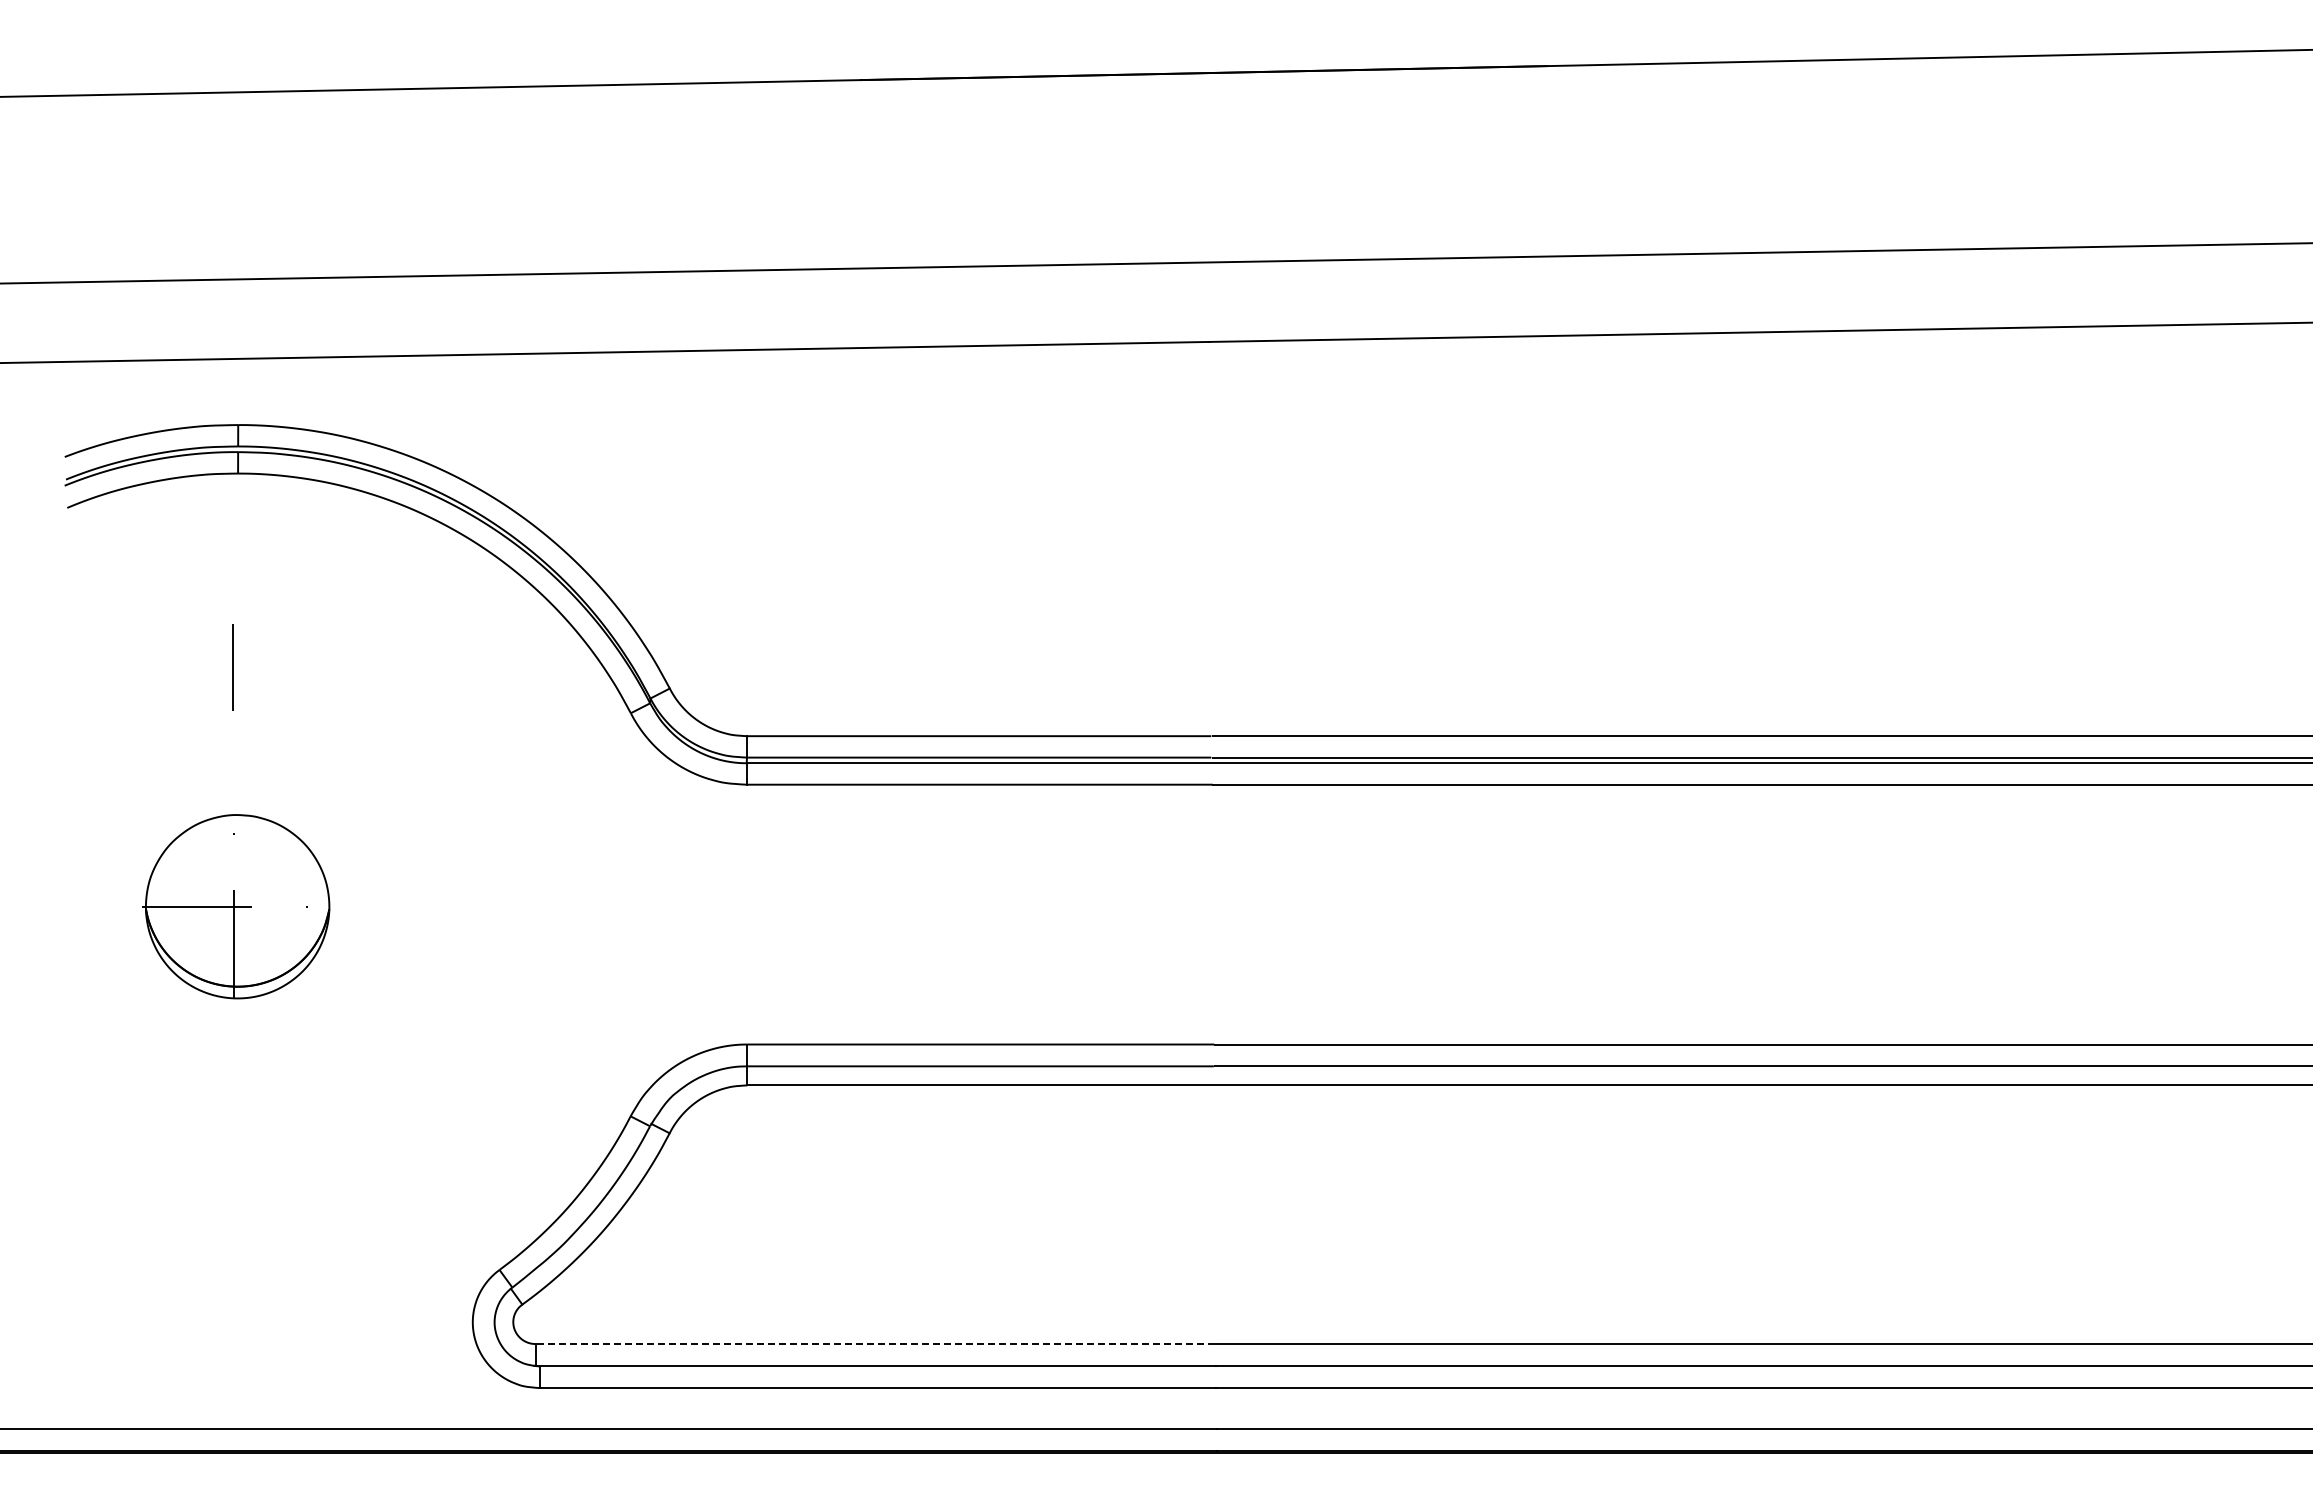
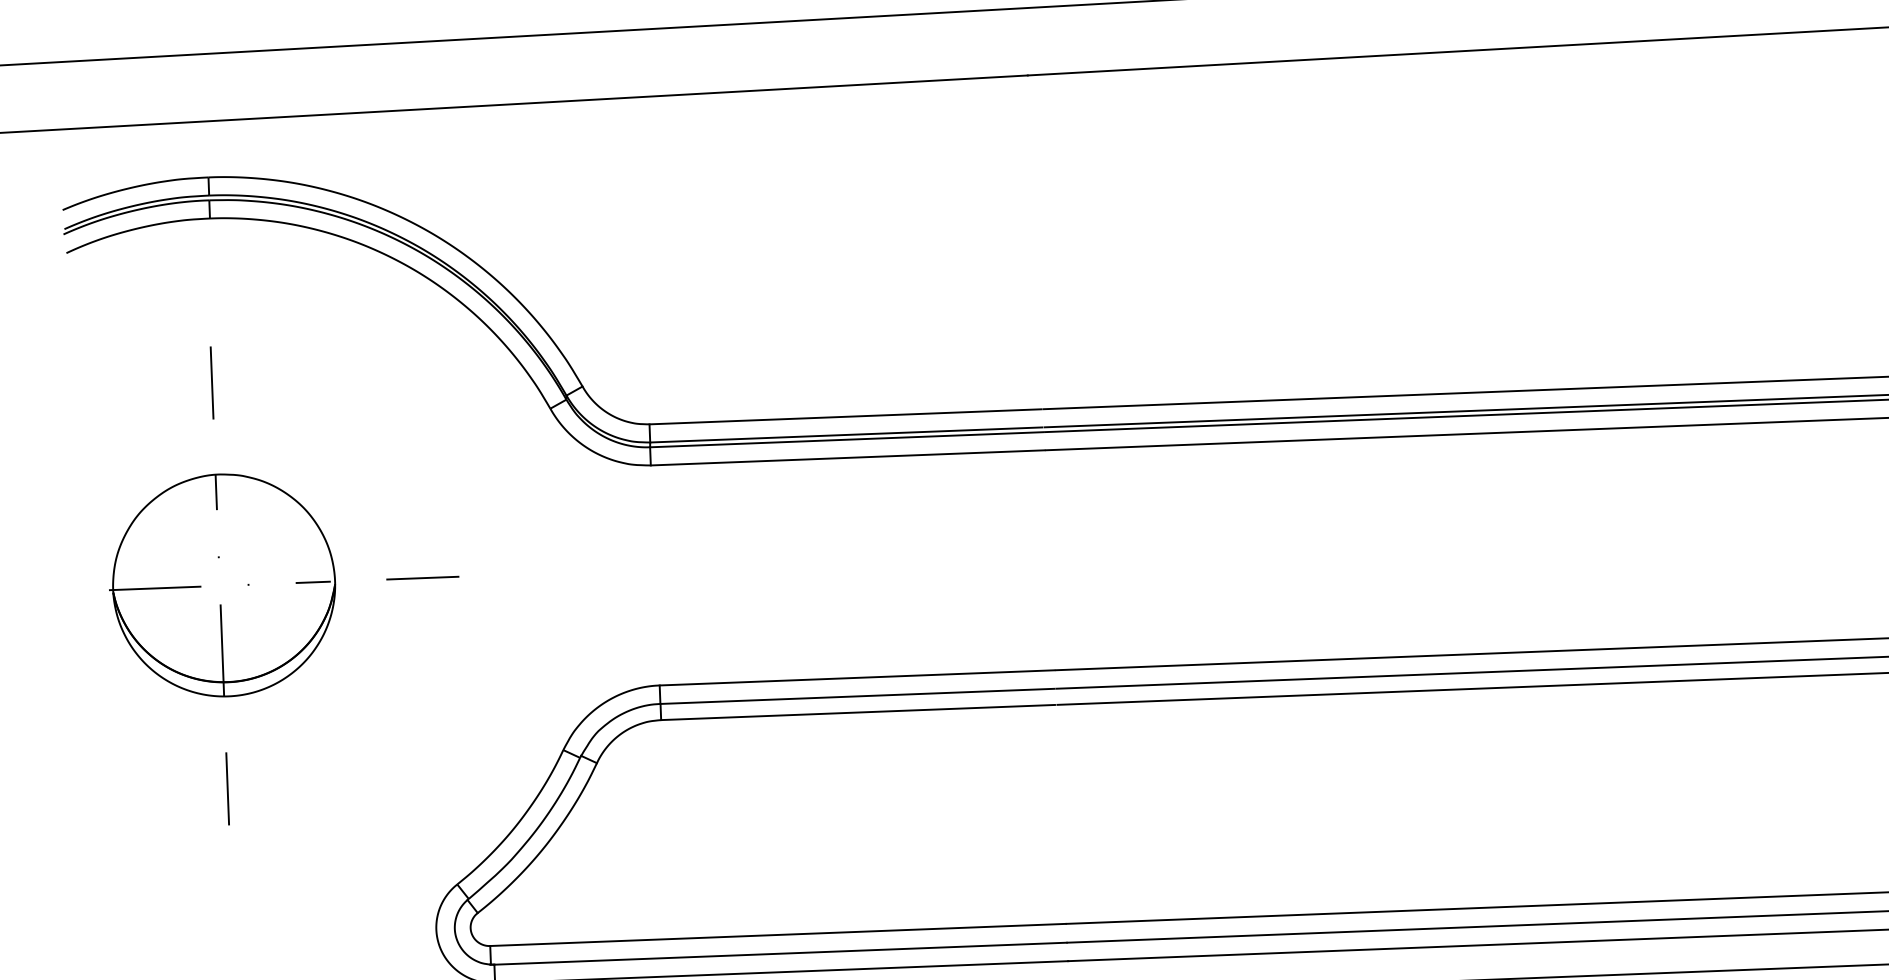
part: (236, 906) -> (222, 585), size x1.43
line: (472, 907) -> (422, 578), added
line: (233, 1146) -> (227, 788), added
line: (875, 1344) -> (778, 935), dashed -> solid

